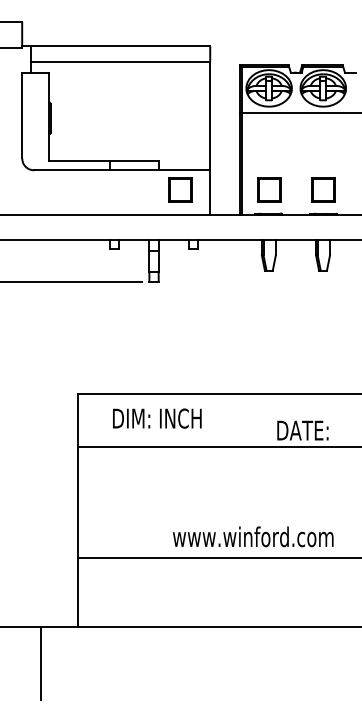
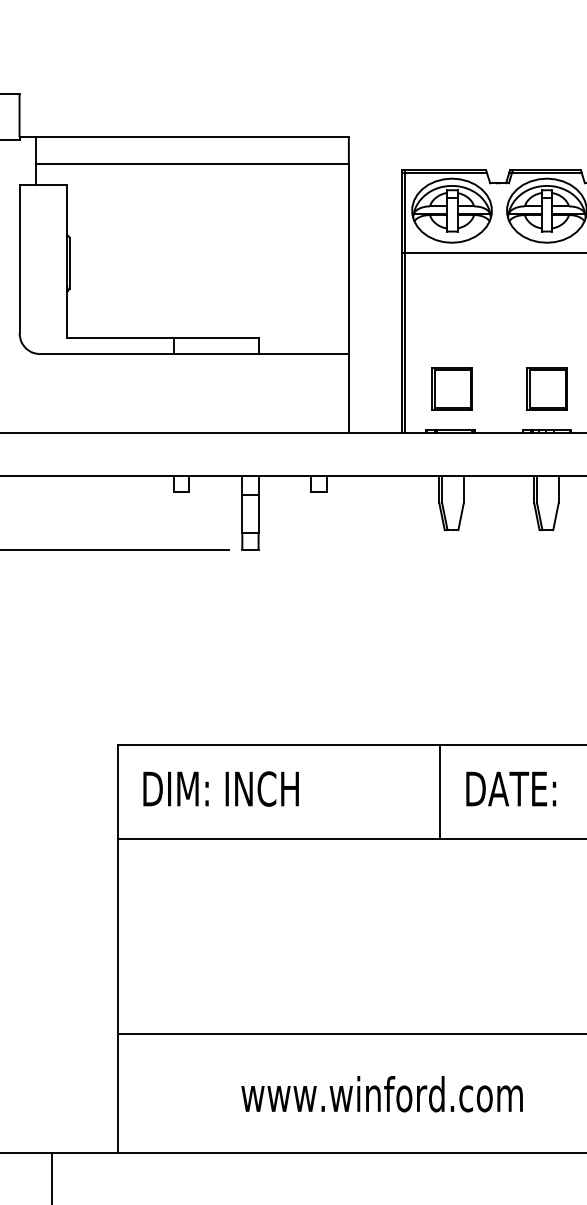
part: (180, 189) -> (296, 387), removed
text: (157, 418) -> (221, 788), moved
line: (262, 420) -> (440, 792), added
text: (302, 430) -> (510, 788), moved
text: (253, 536) -> (382, 1093), moved

